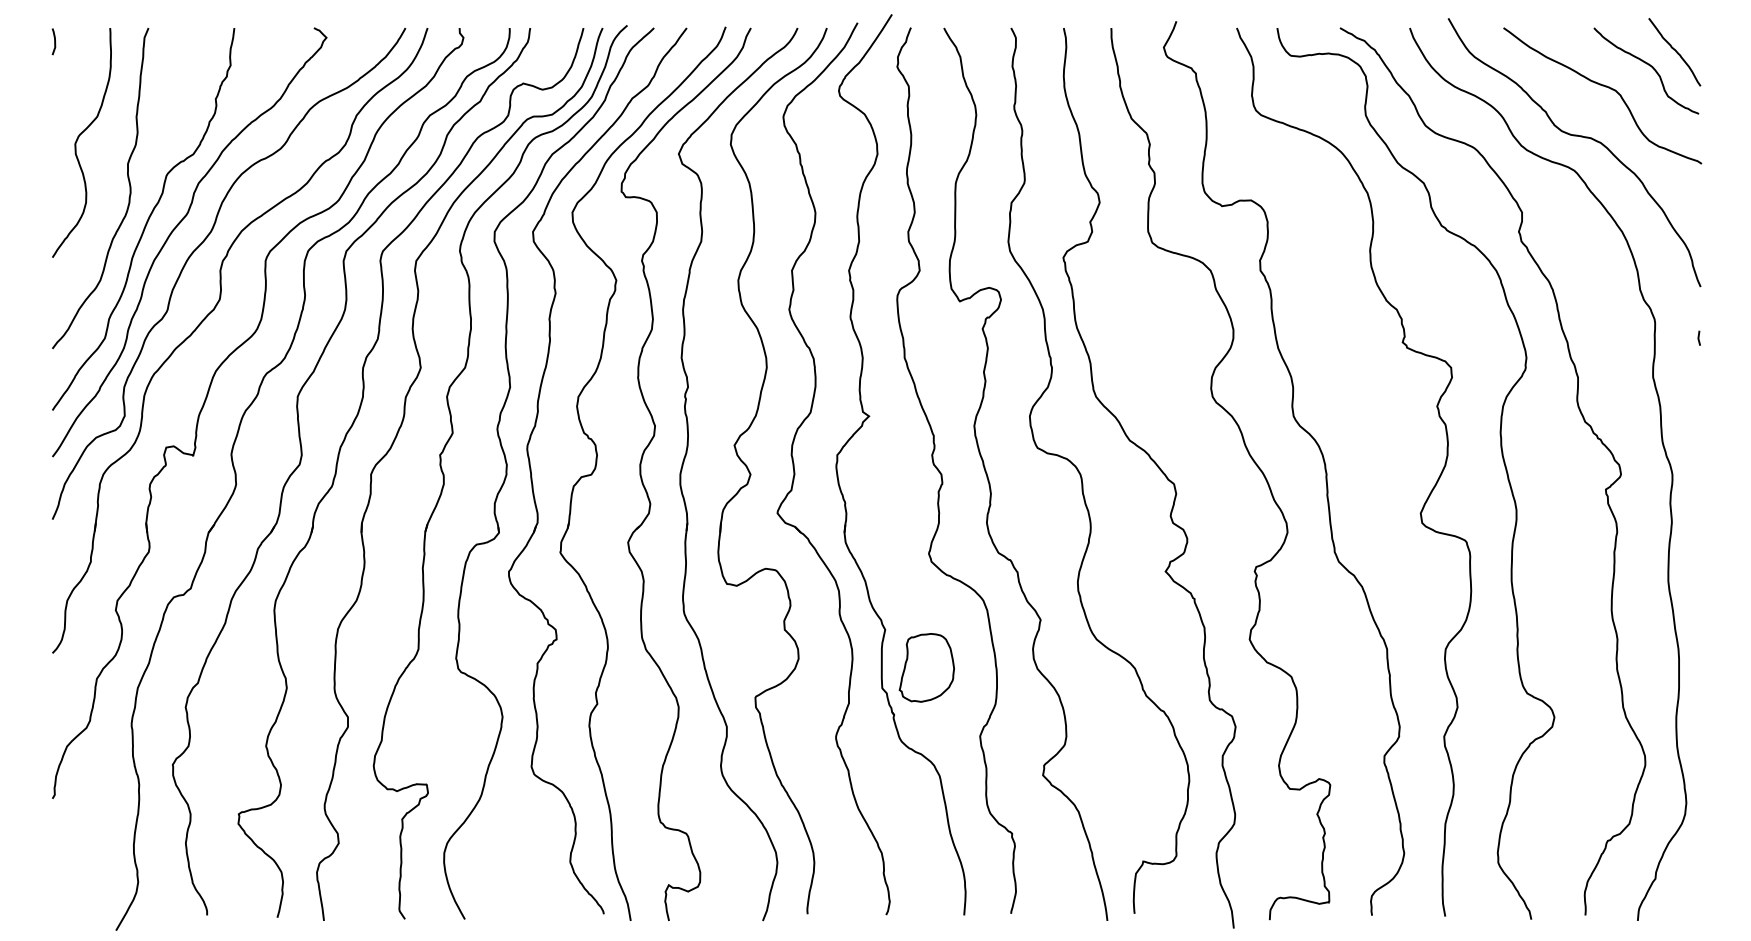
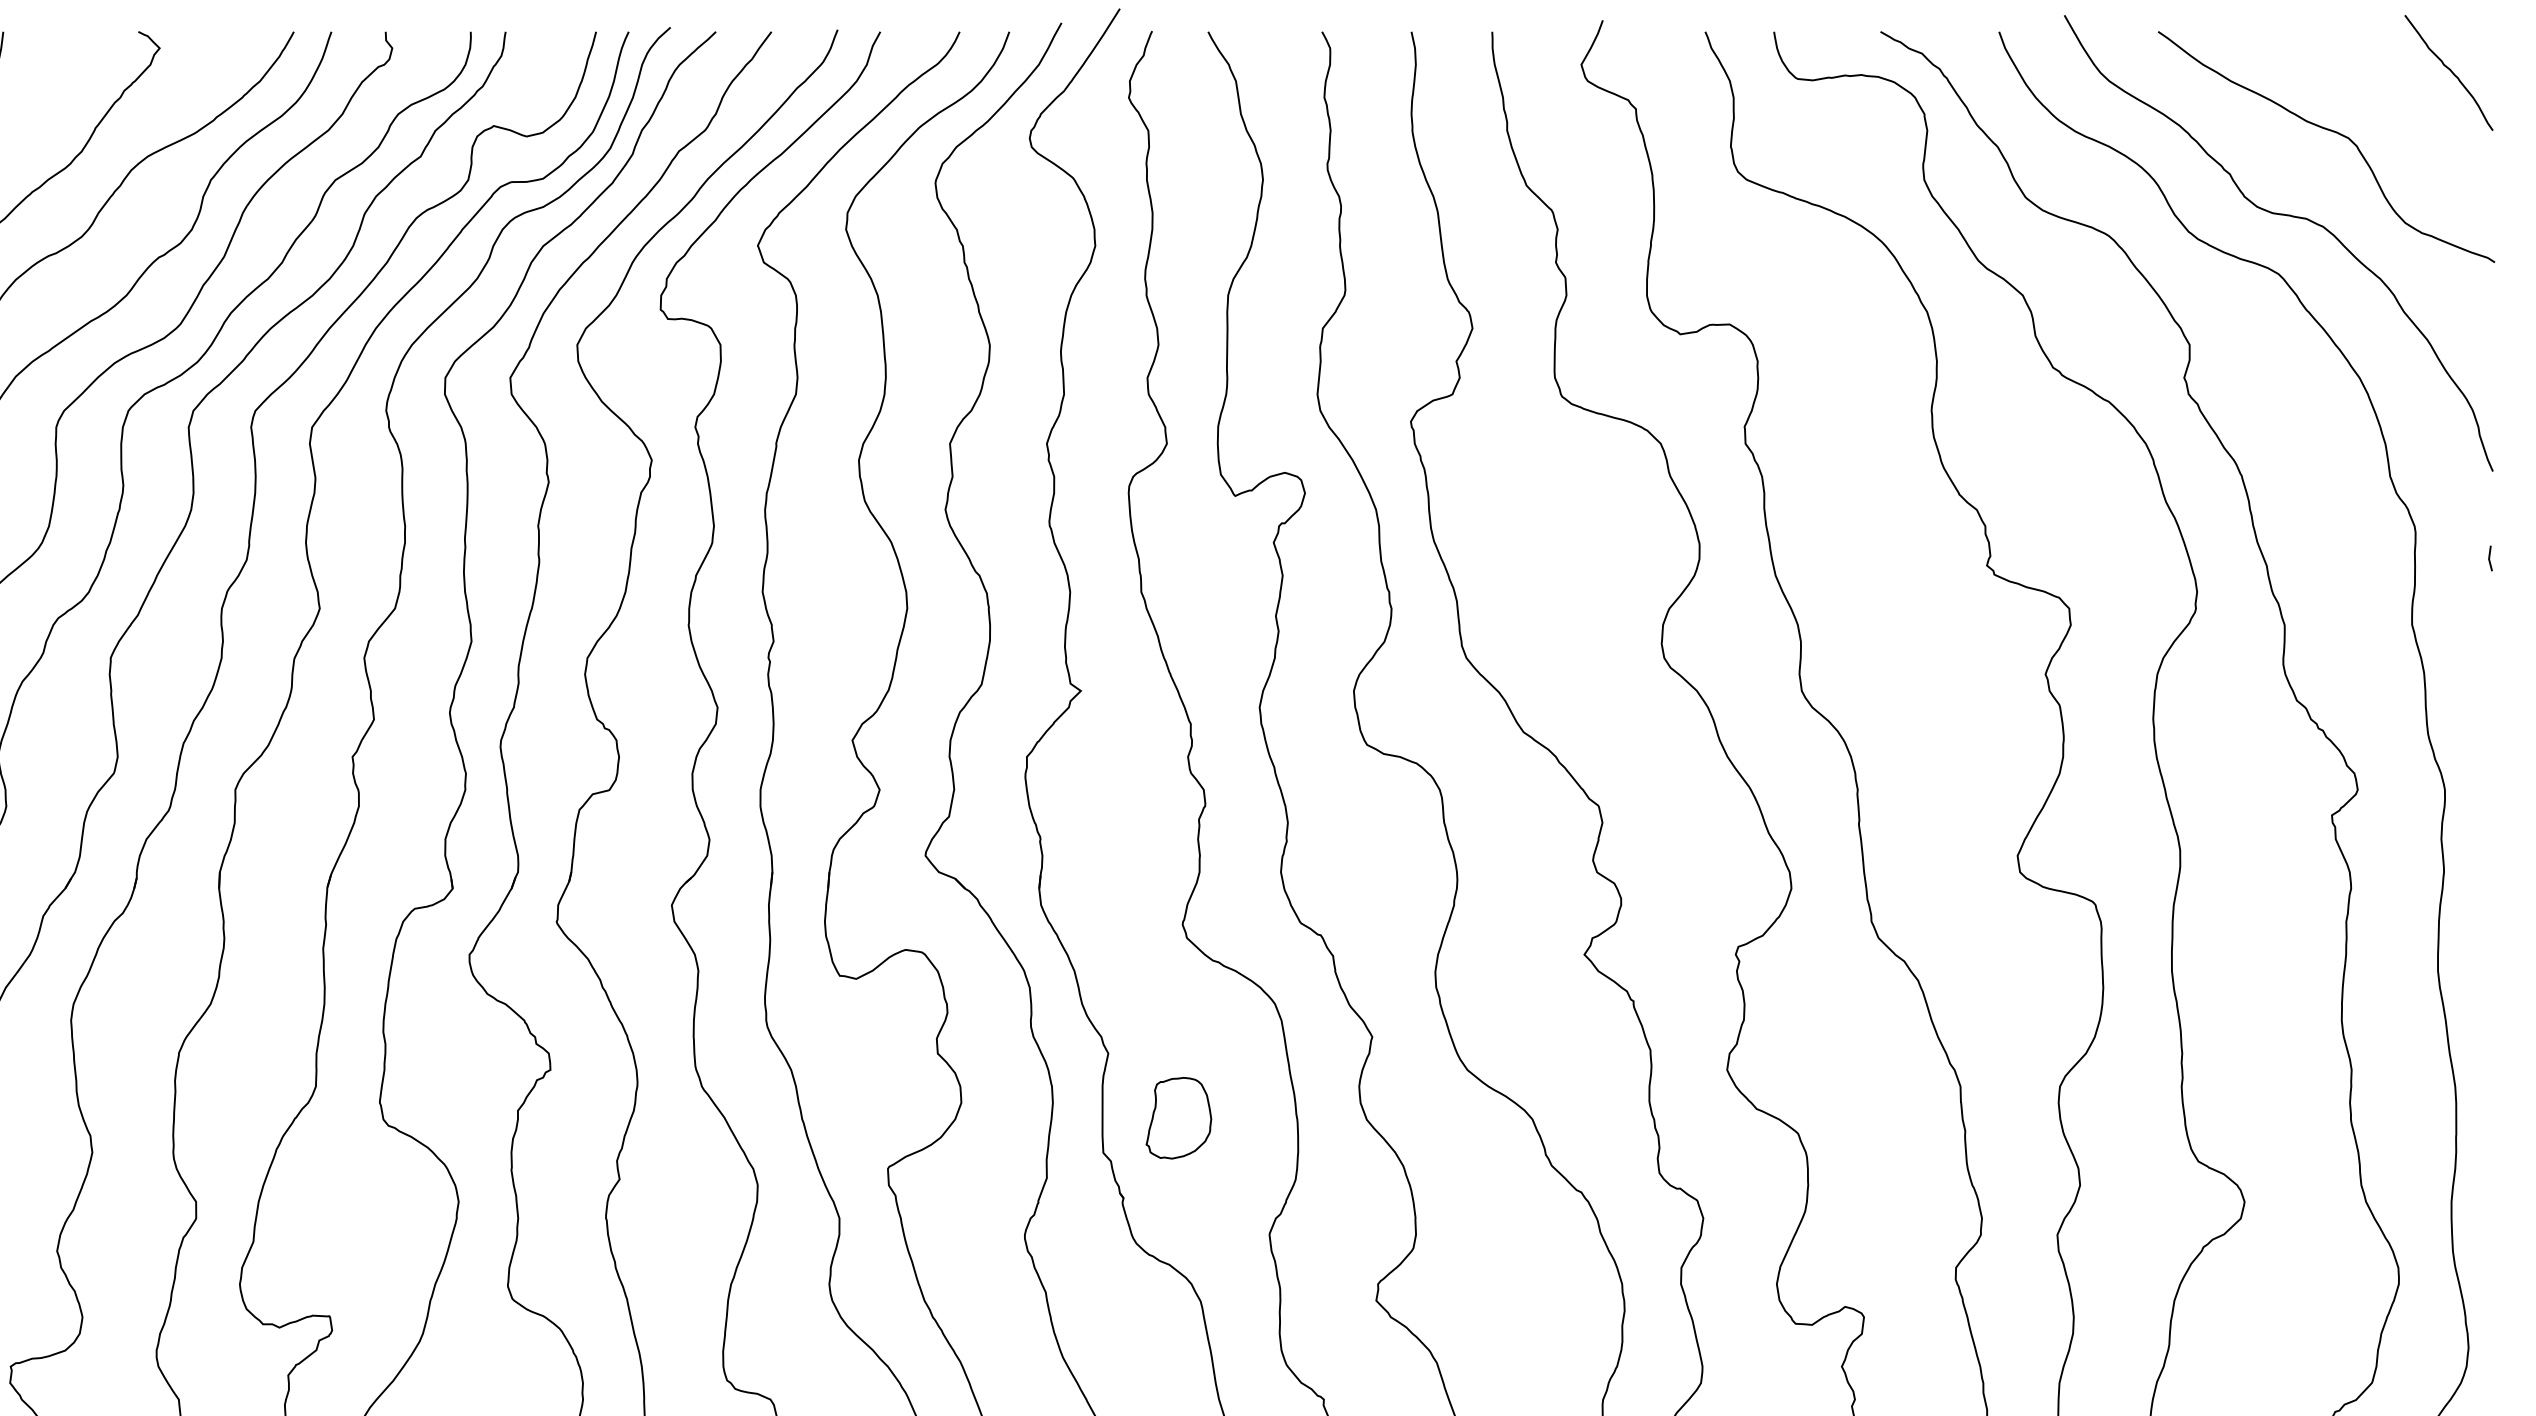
curve: (1649, 66) -> (2406, 97), removed
part: (926, 667) -> (1178, 1117), size x0.7

